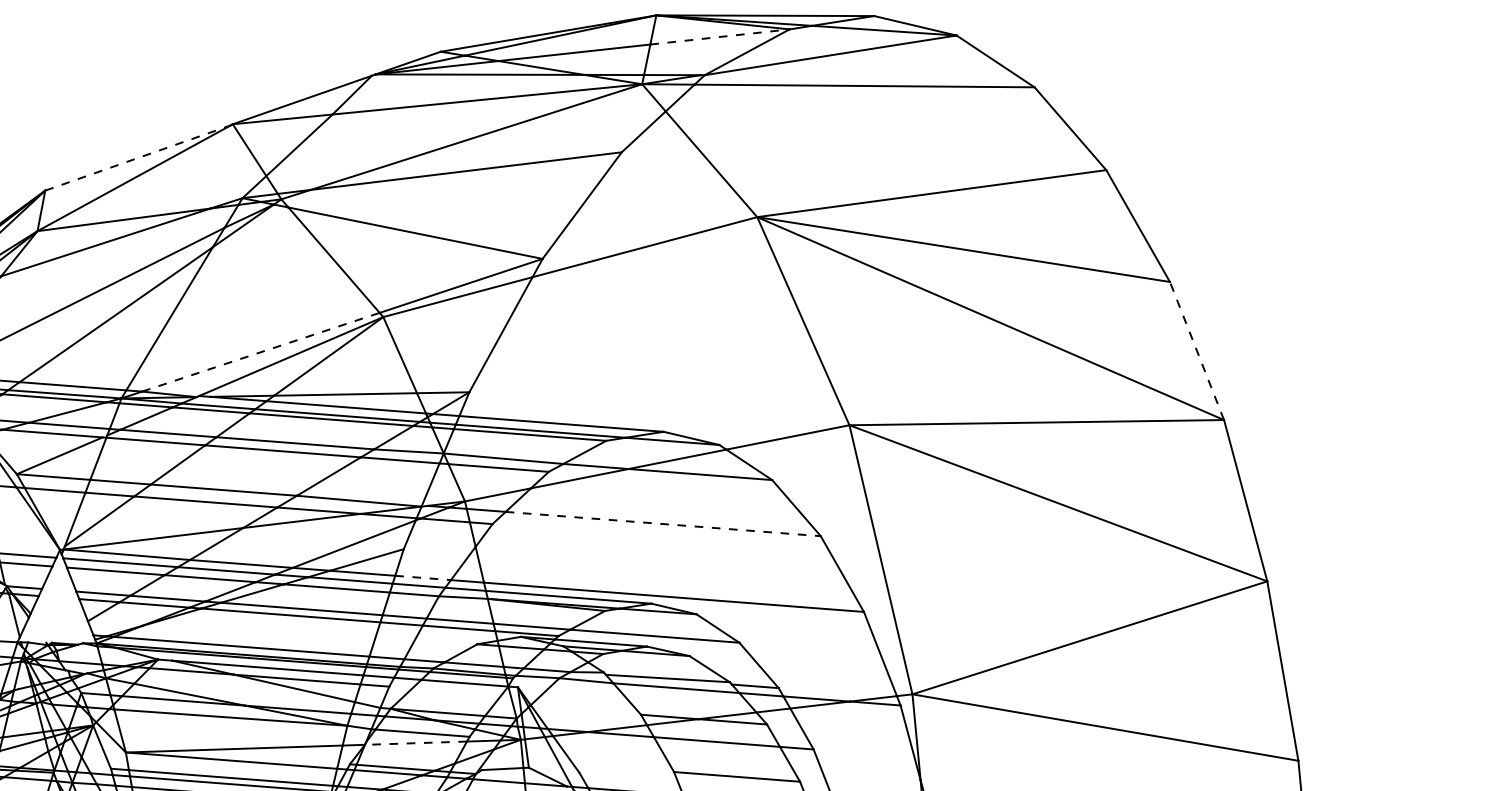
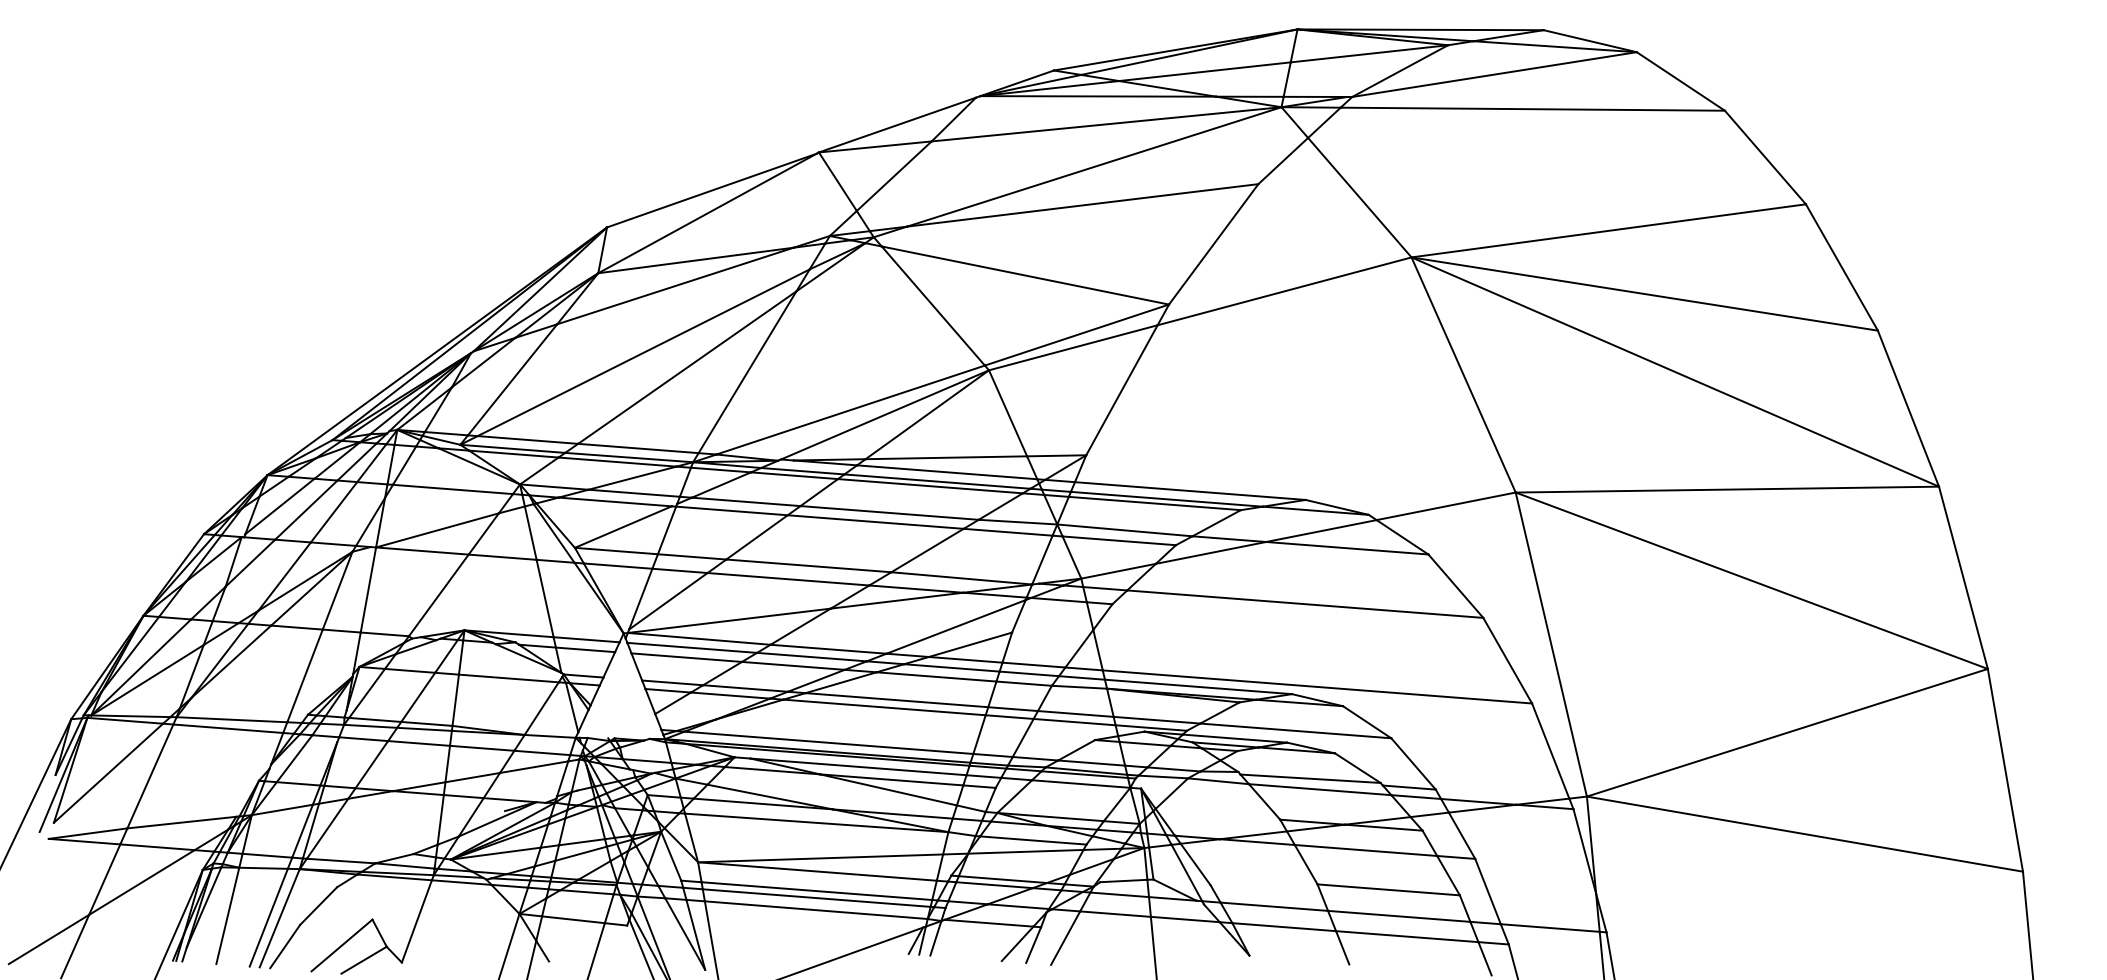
line: (720, 36) -> (1369, 53), dashed -> solid
line: (138, 157) -> (712, 190), dashed -> solid
line: (1197, 350) -> (1908, 408), dashed -> solid
line: (261, 351) -> (851, 409), dashed -> solid
line: (663, 524) -> (1305, 604), dashed -> solid
line: (422, 578) -> (1033, 665), dashed -> solid
line: (415, 742) -> (1025, 851), dashed -> solid

